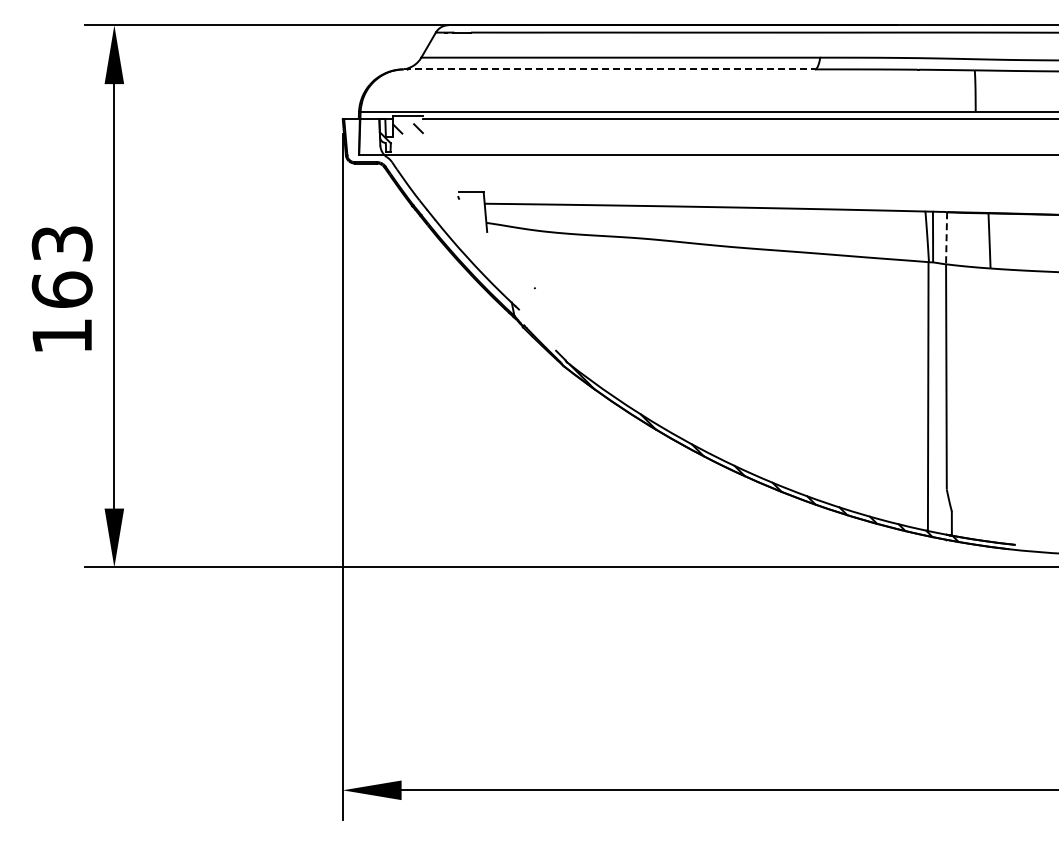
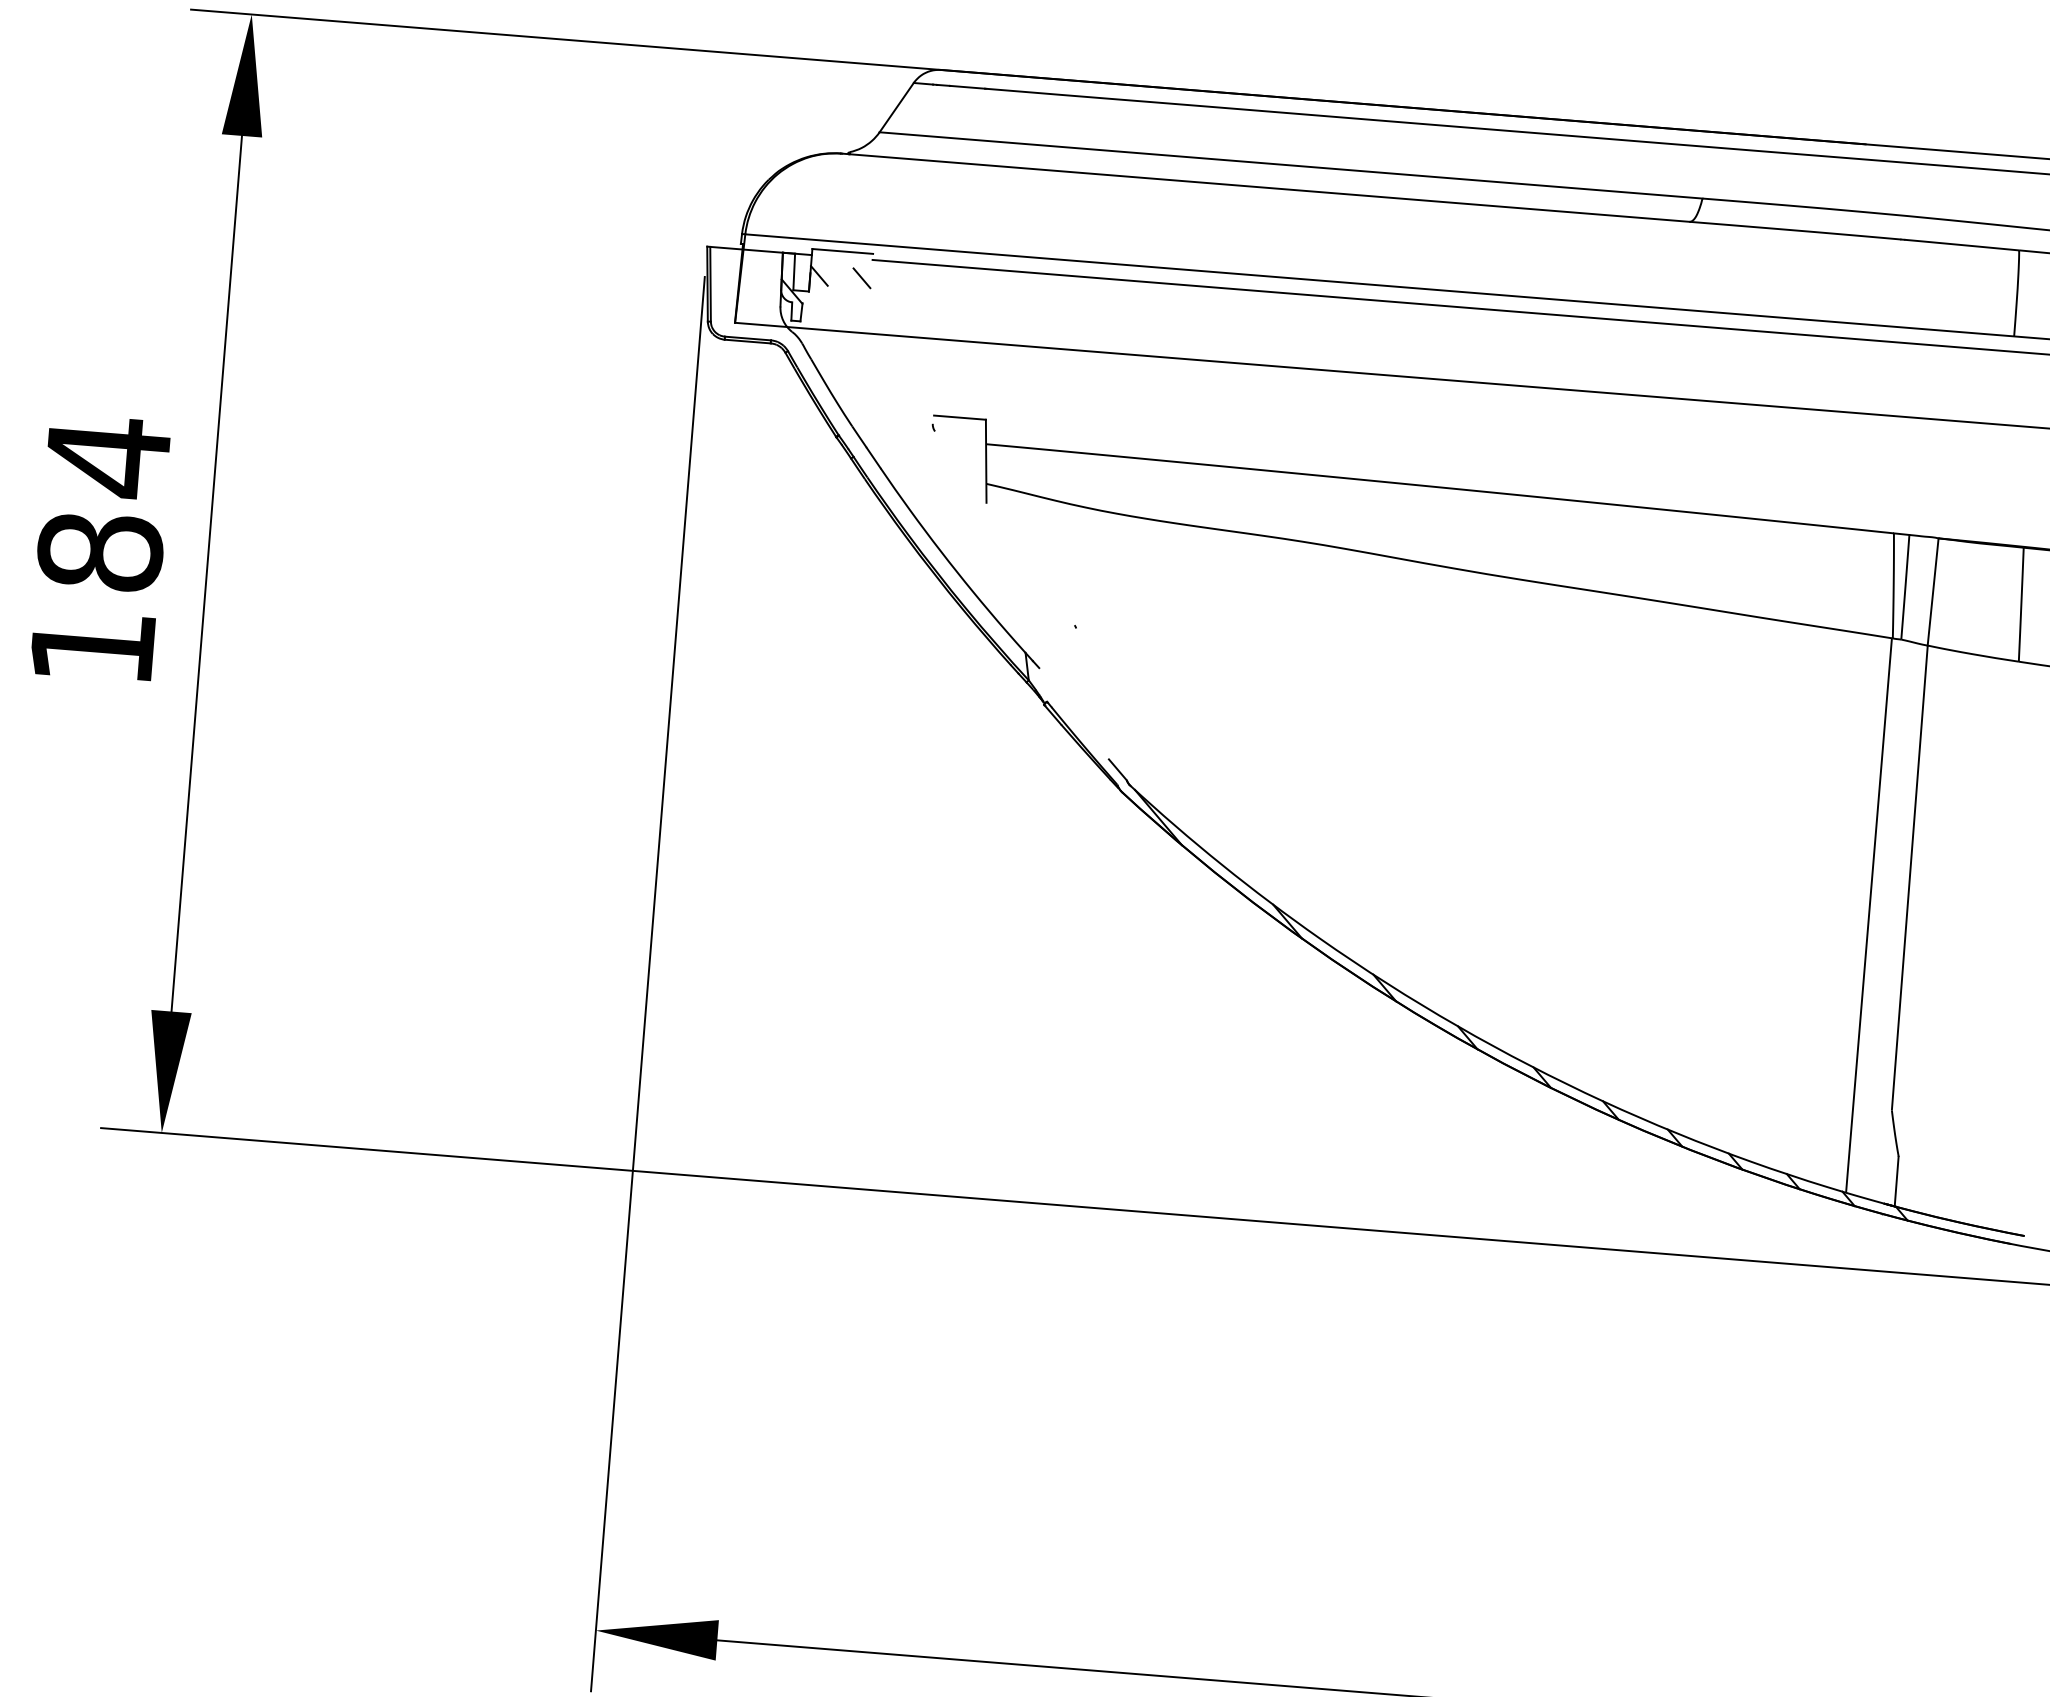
line: (609, 69) -> (1265, 187), dashed -> solid
line: (946, 238) -> (1932, 592), dashed -> solid
text: (61, 266) -> (102, 503), 163 -> 184

